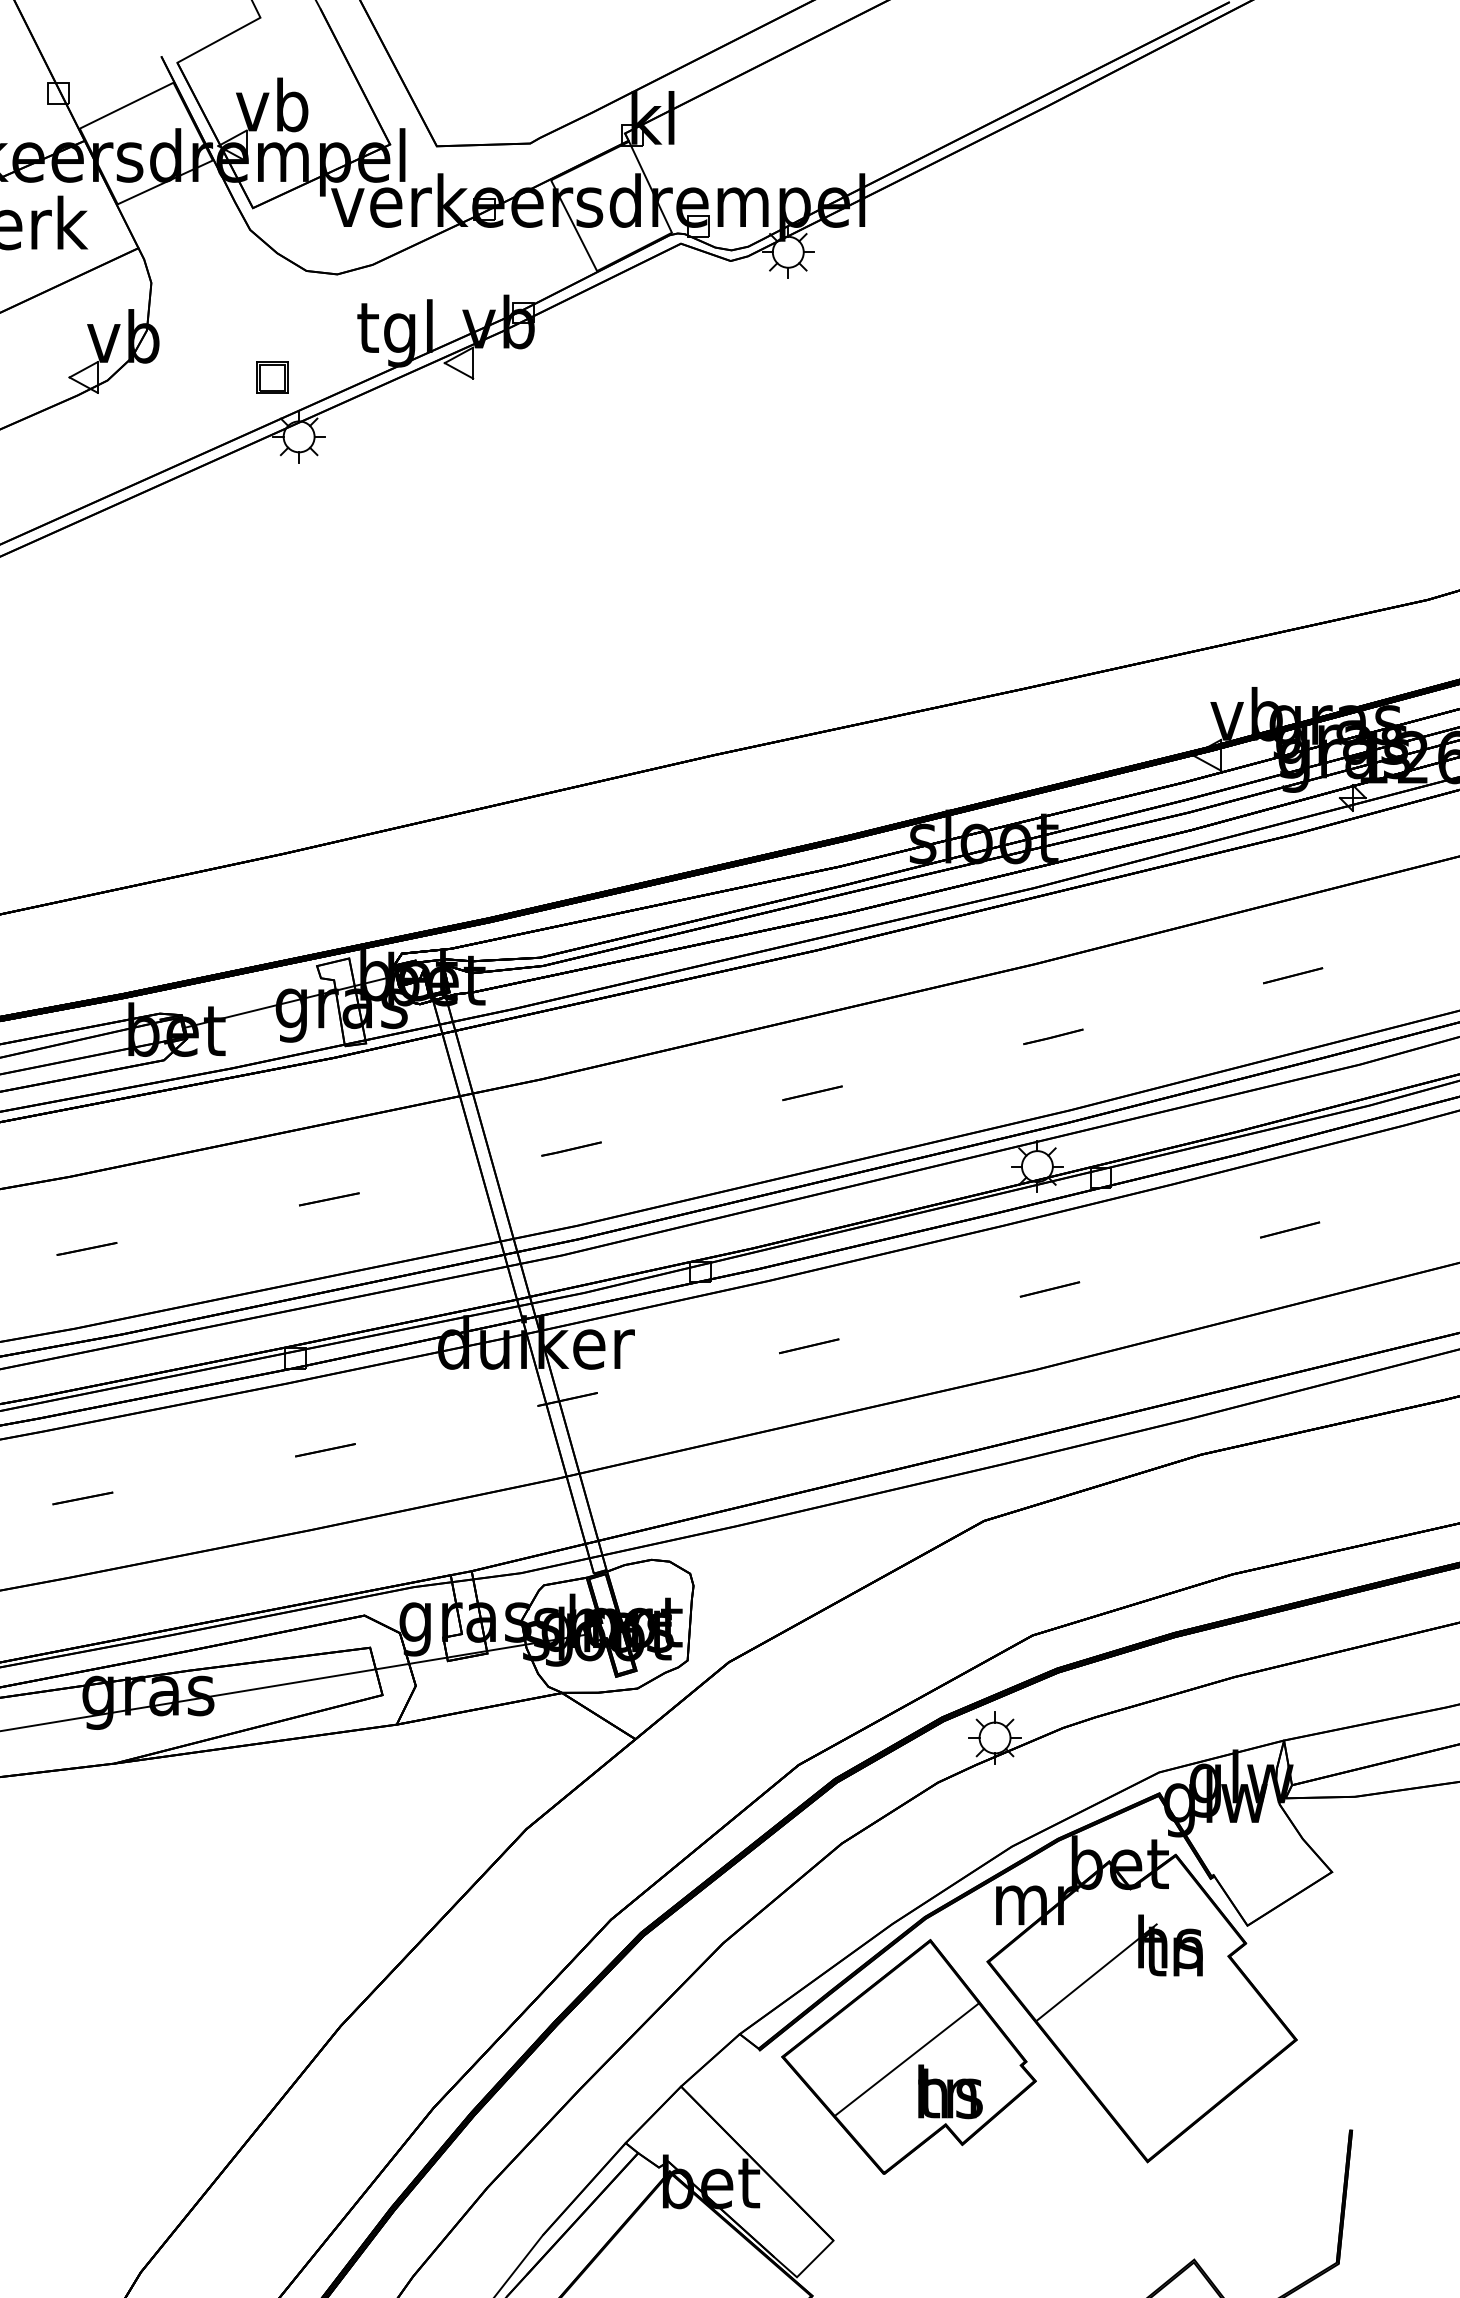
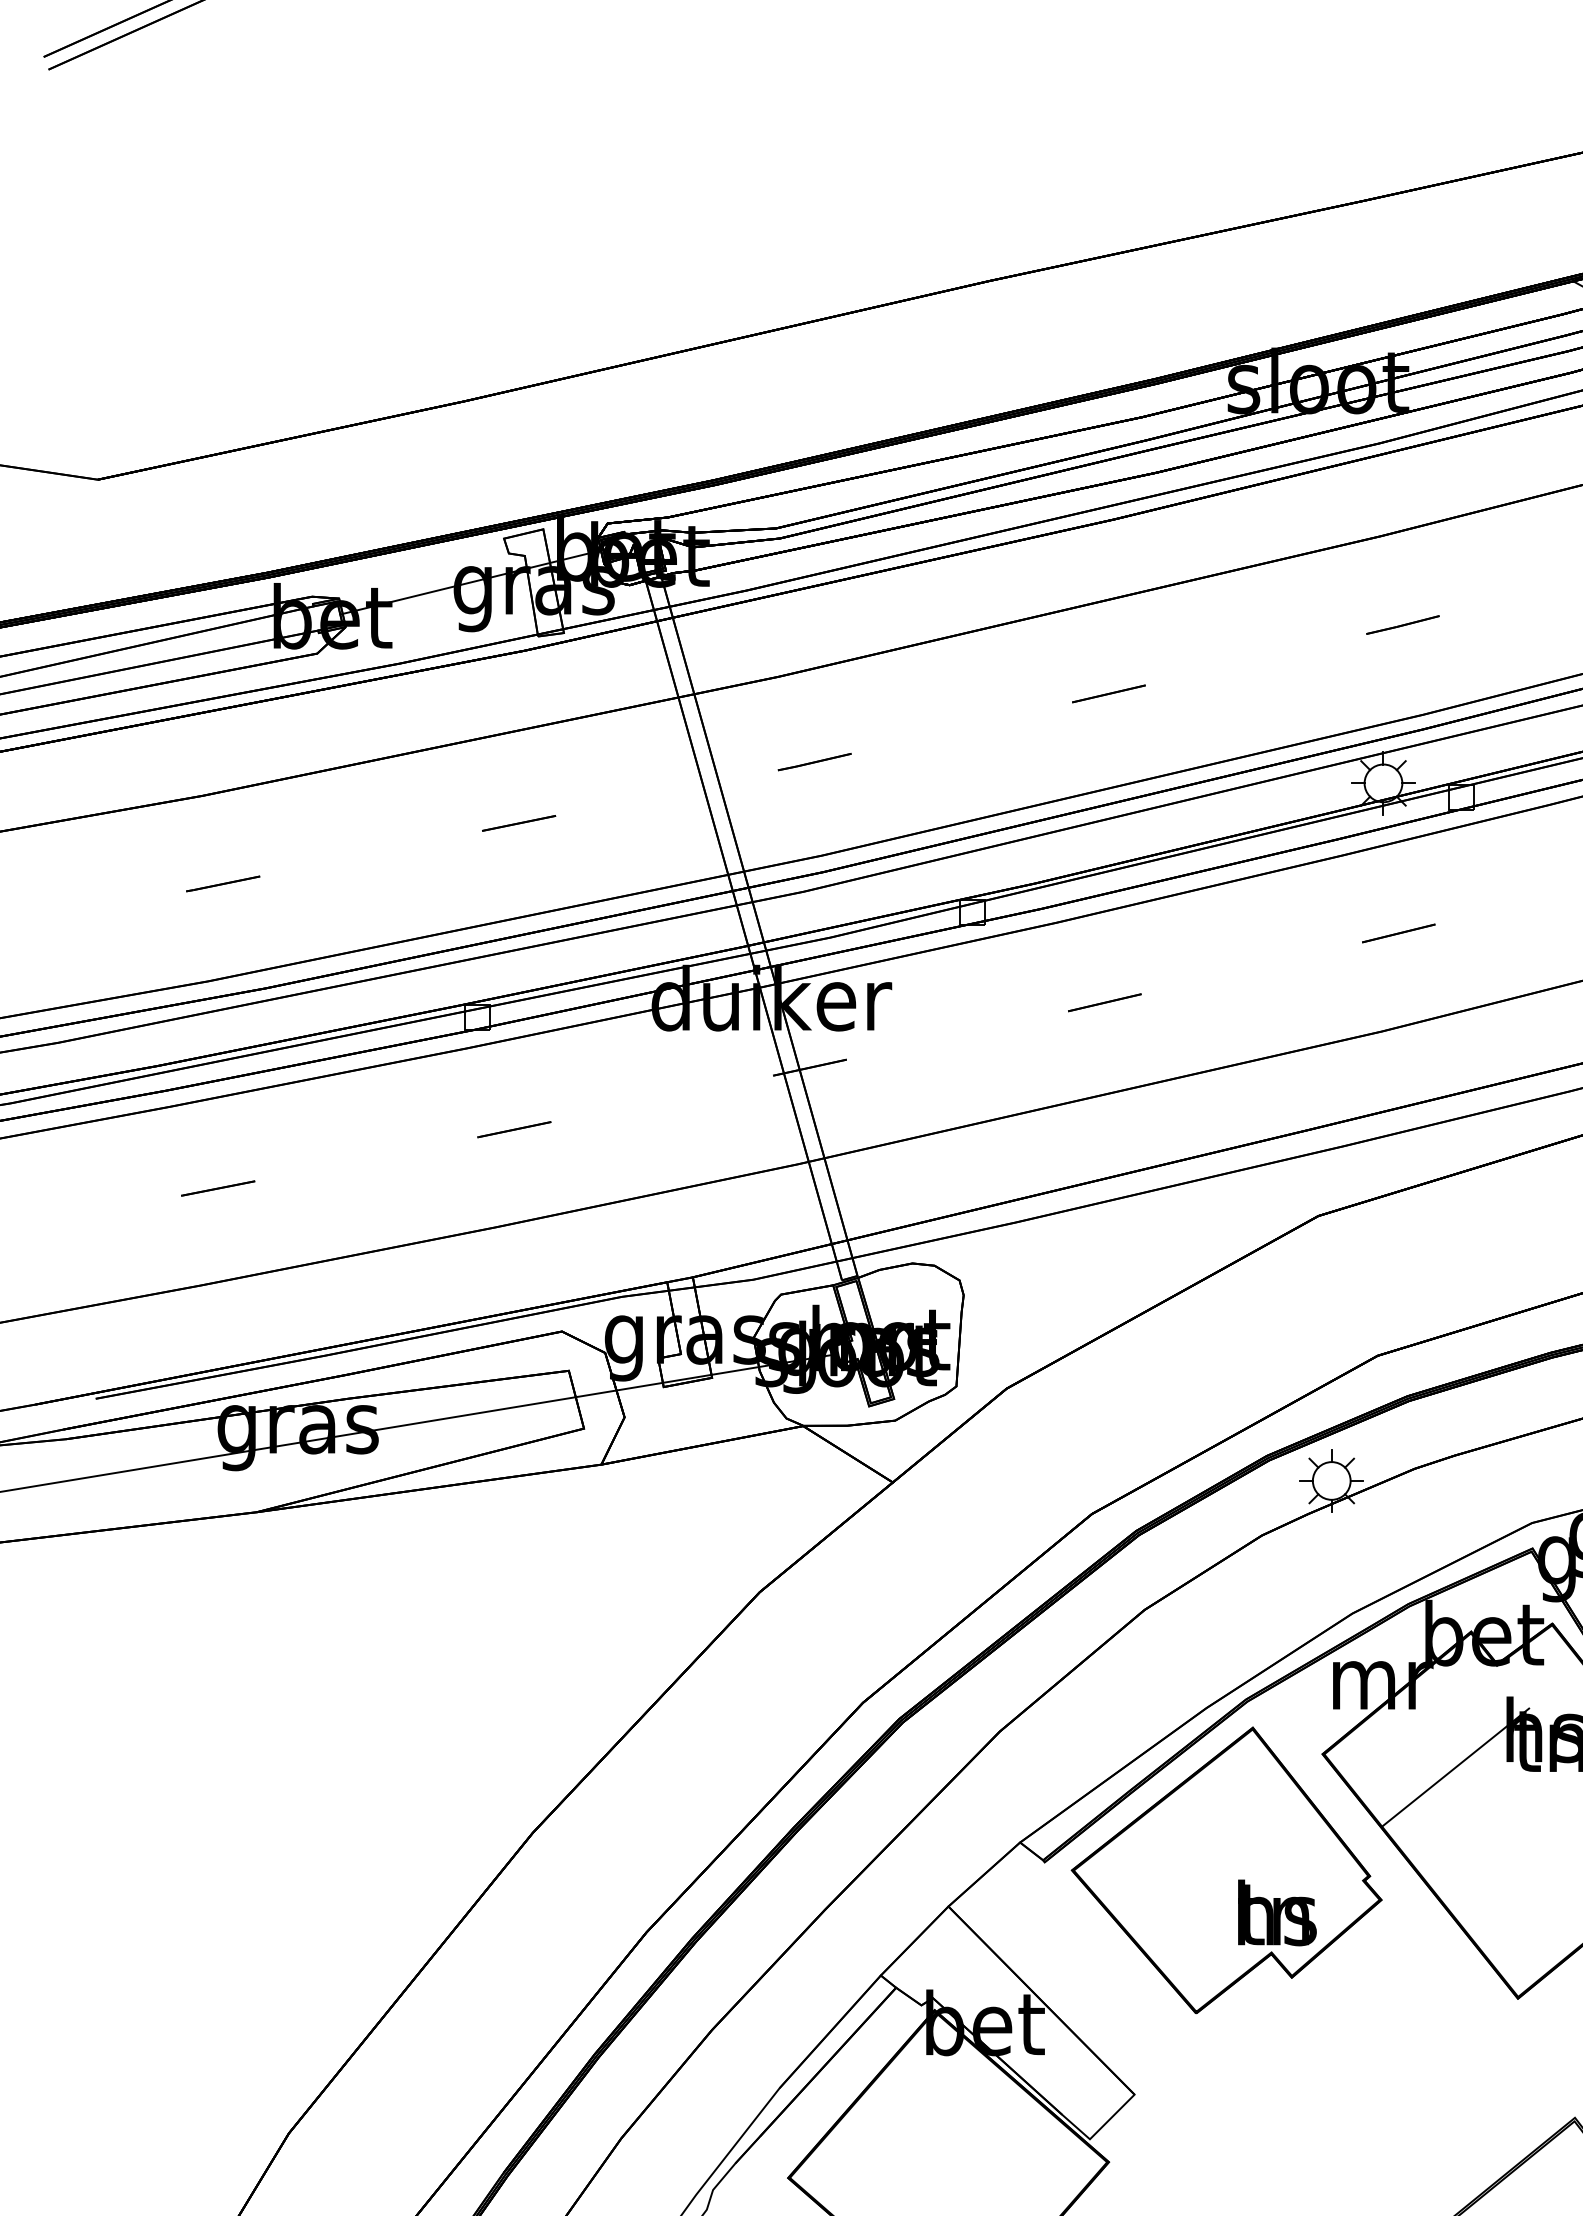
line: (906, 2059) -> (1223, 1873), removed

